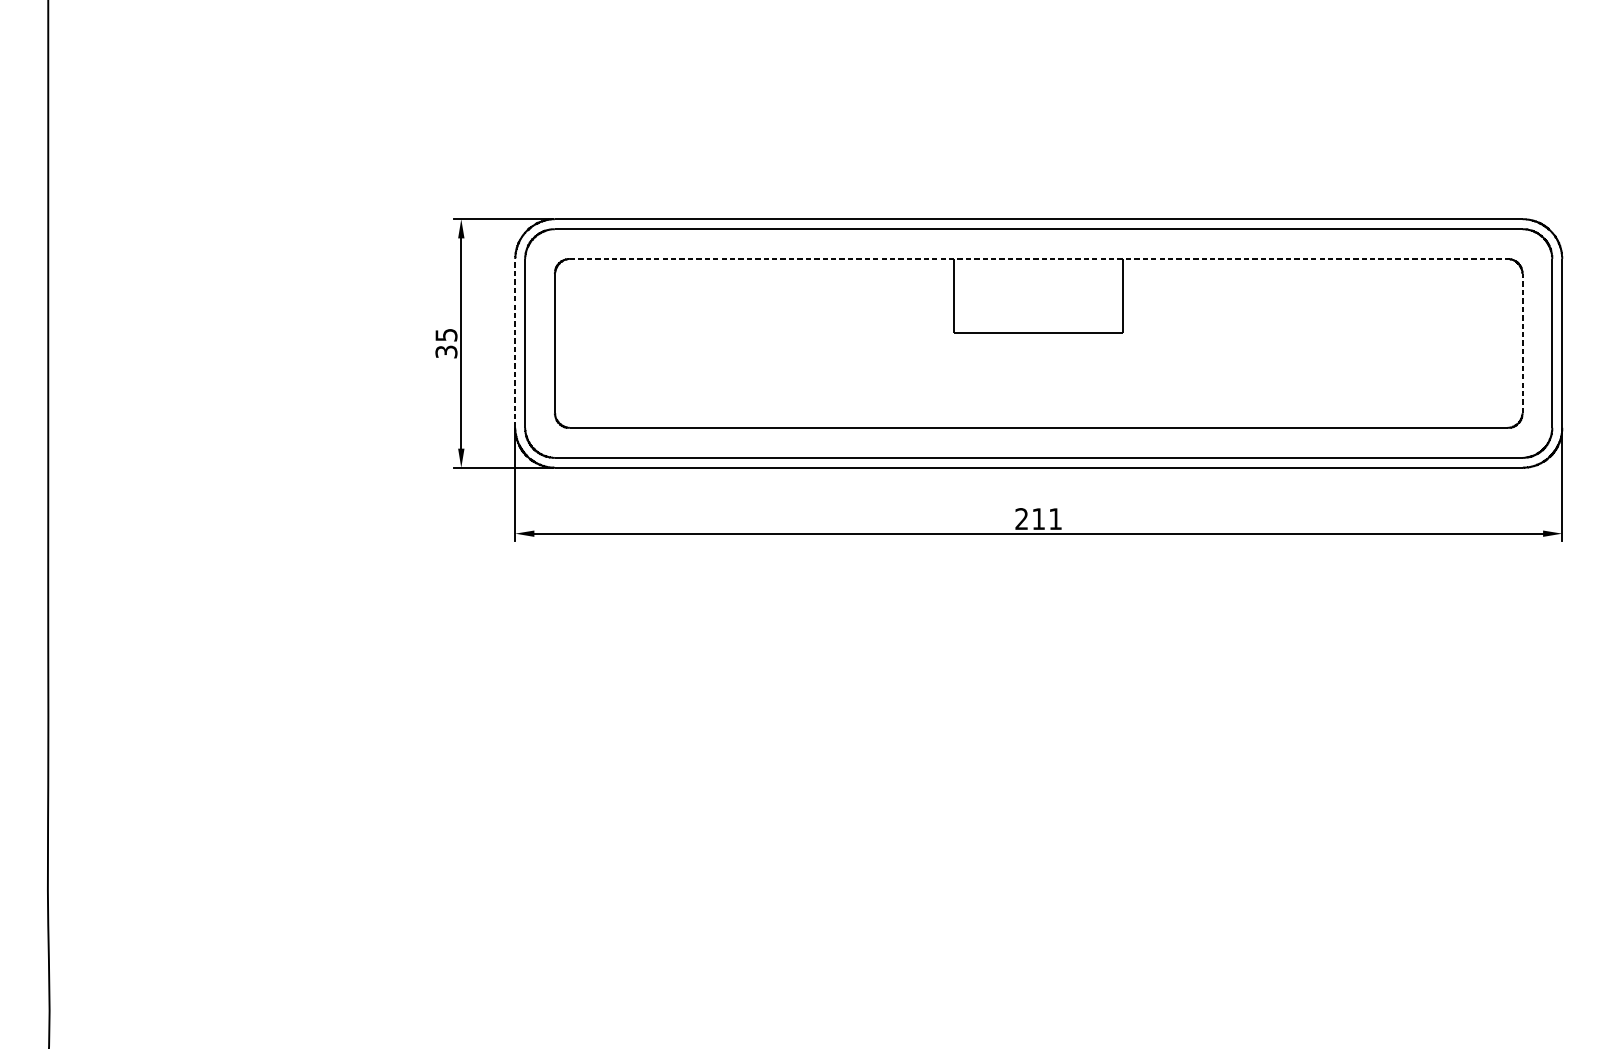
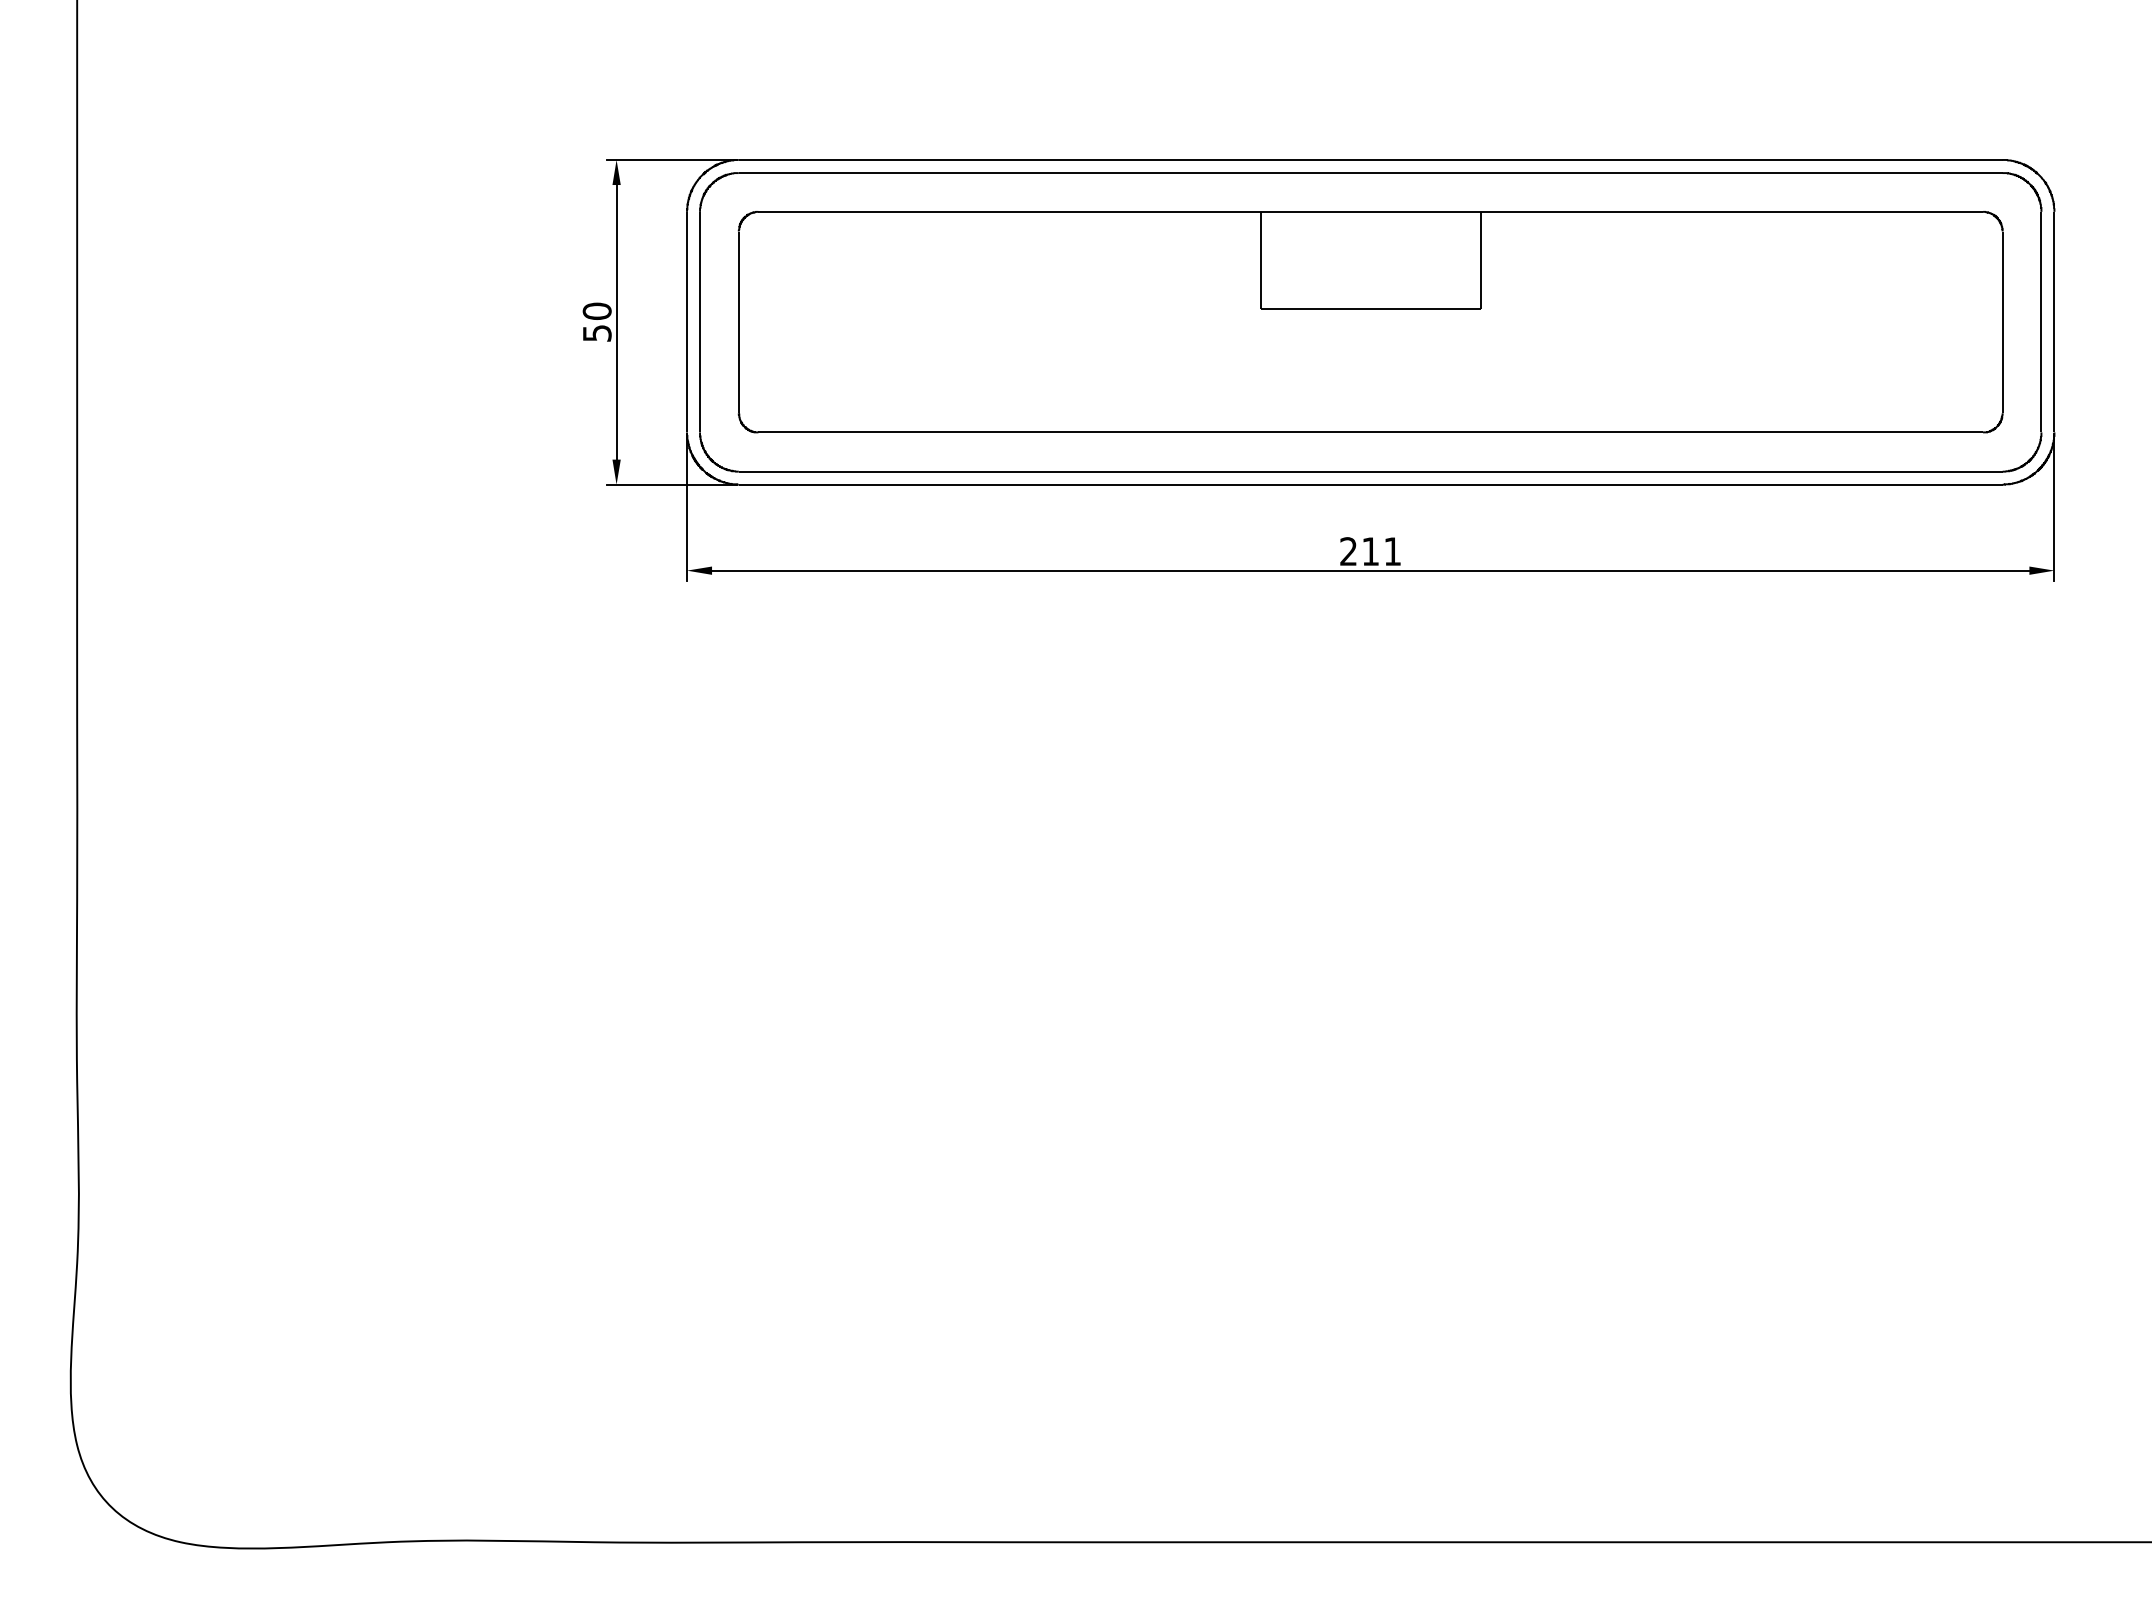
line: (1039, 258) -> (1371, 211), dashed -> solid
text: (445, 342) -> (596, 321), 35 -> 50
line: (515, 342) -> (687, 321), dashed -> solid
line: (1522, 343) -> (2002, 322), dashed -> solid

